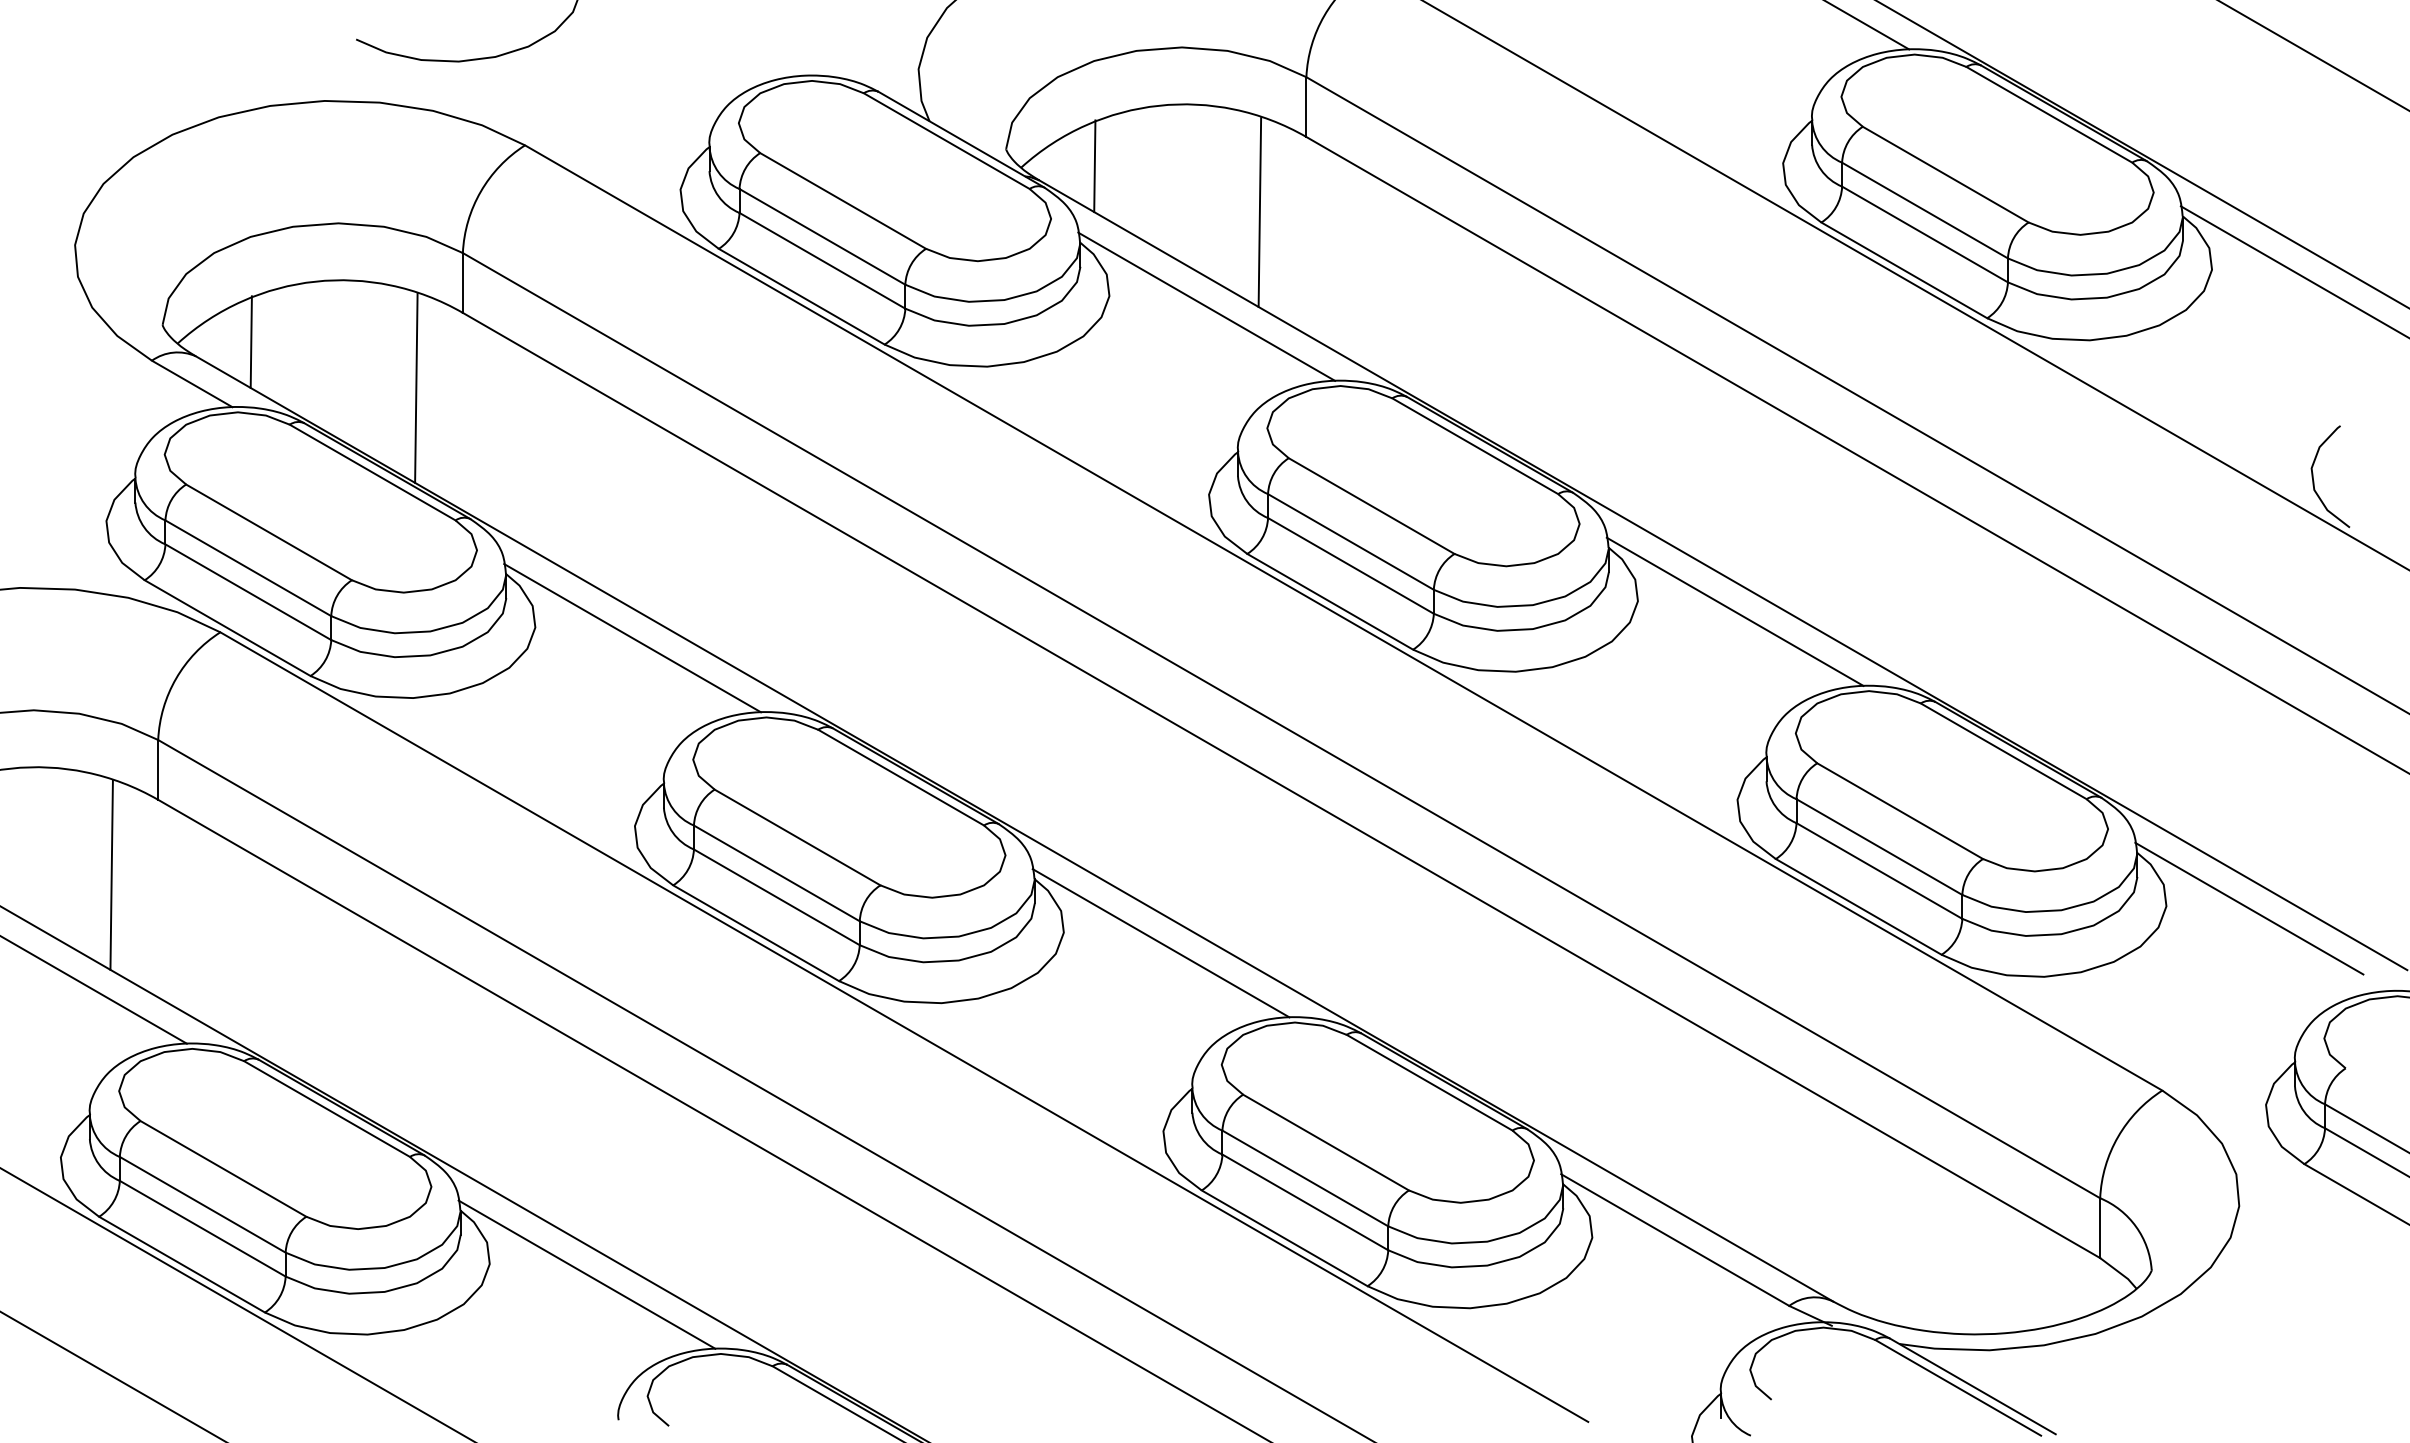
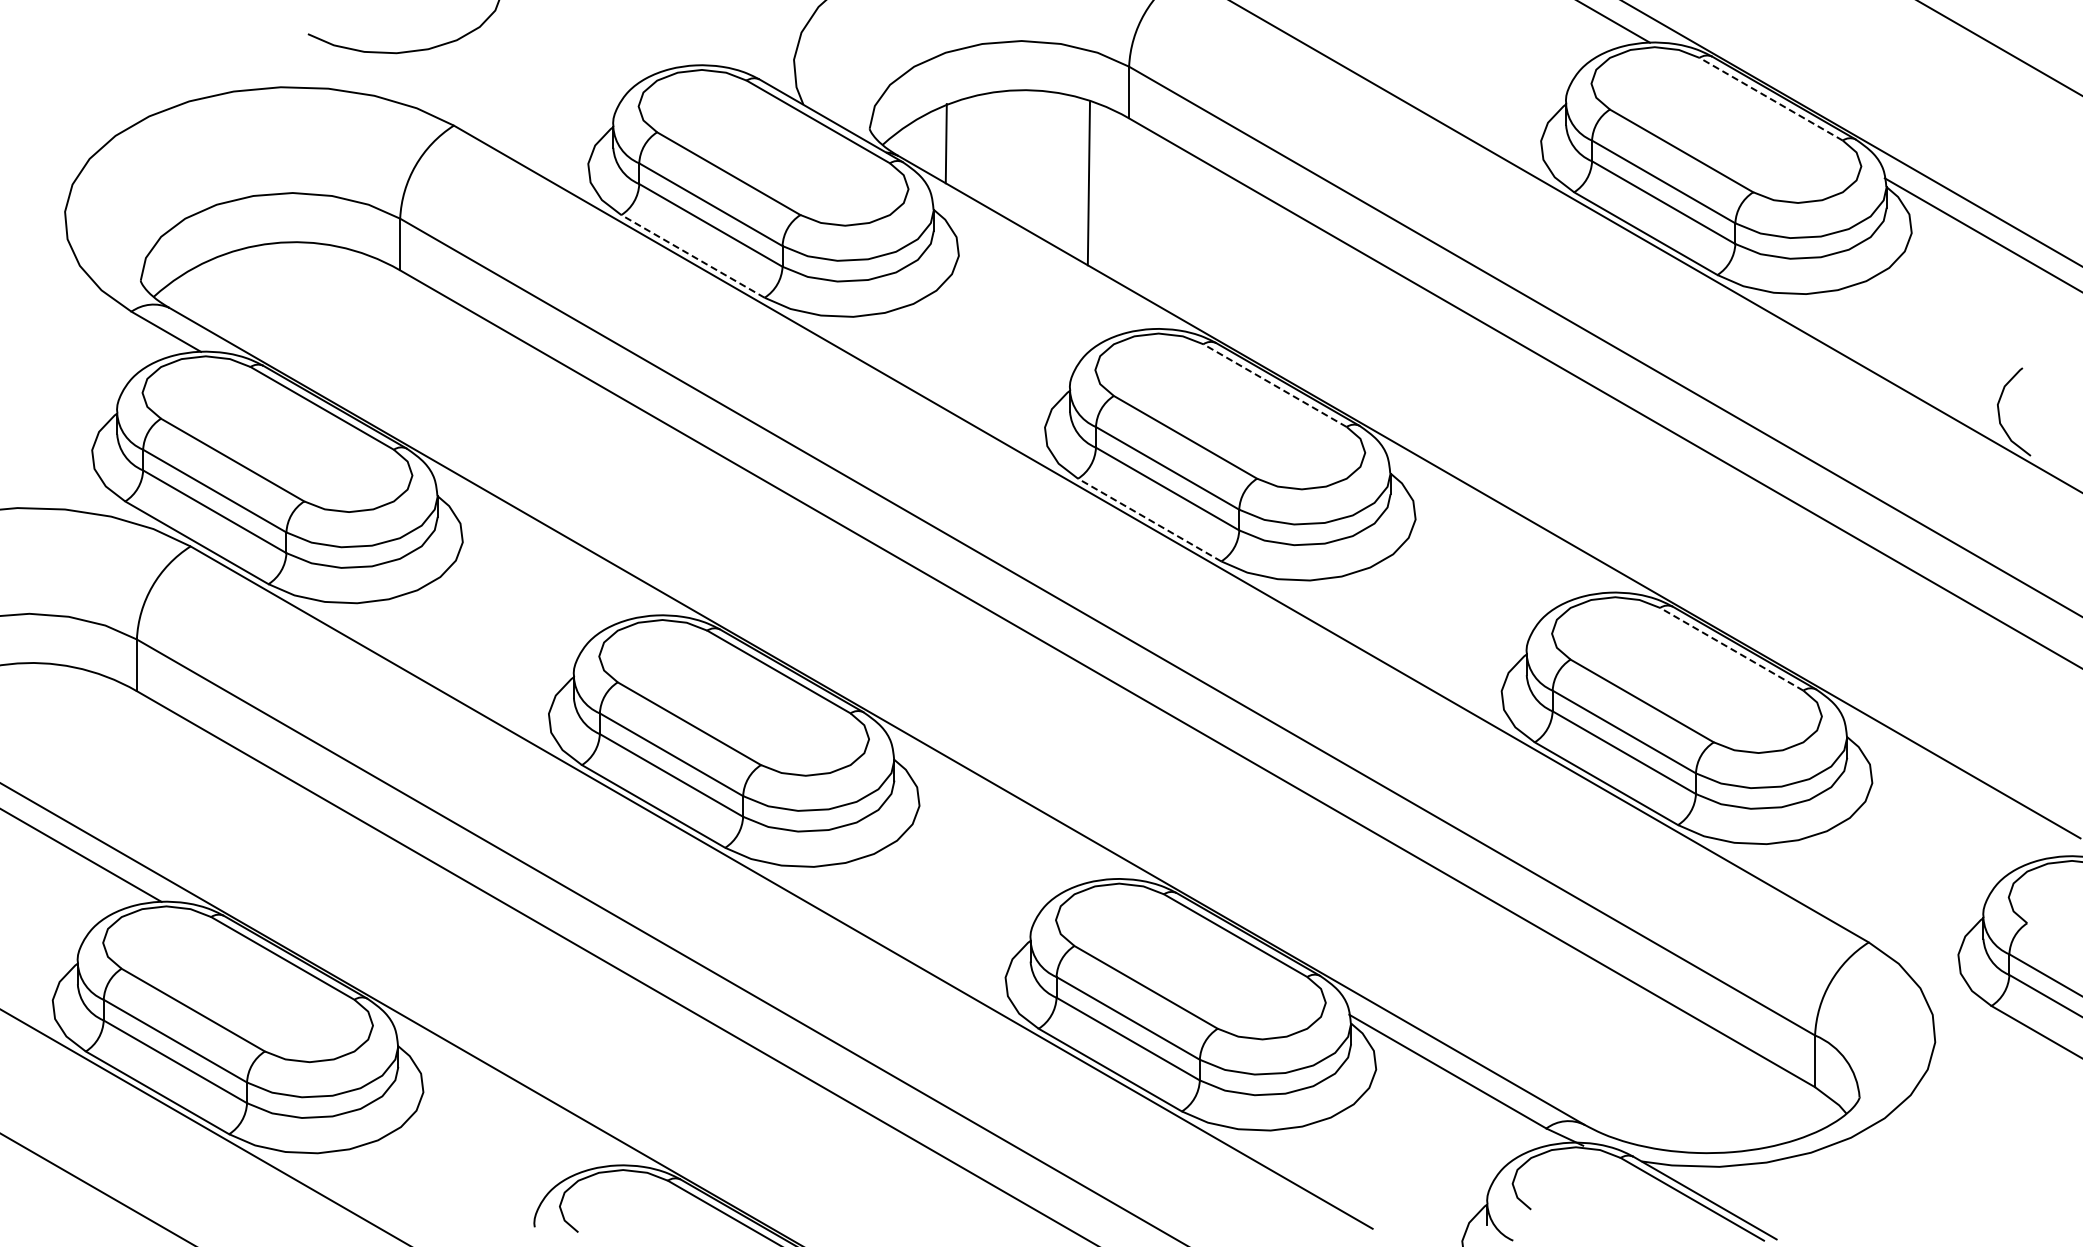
line: (2049, 115) -> (1771, 99), solid -> dashed
line: (802, 296) -> (693, 256), solid -> dashed
line: (1206, 307) -> (1042, 265), removed
line: (250, 341) -> (216, 295), removed
line: (415, 388) -> (359, 335), removed
line: (1475, 446) -> (1275, 385), solid -> dashed
line: (1329, 602) -> (1149, 520), solid -> dashed
line: (1734, 611) -> (1499, 528), removed
line: (632, 638) -> (546, 551), removed
line: (2003, 751) -> (1731, 649), solid -> dashed
line: (111, 875) -> (96, 756), removed
line: (2248, 908) -> (1943, 785), removed
line: (1161, 943) -> (1003, 815), removed
line: (587, 1274) -> (507, 1101), removed

